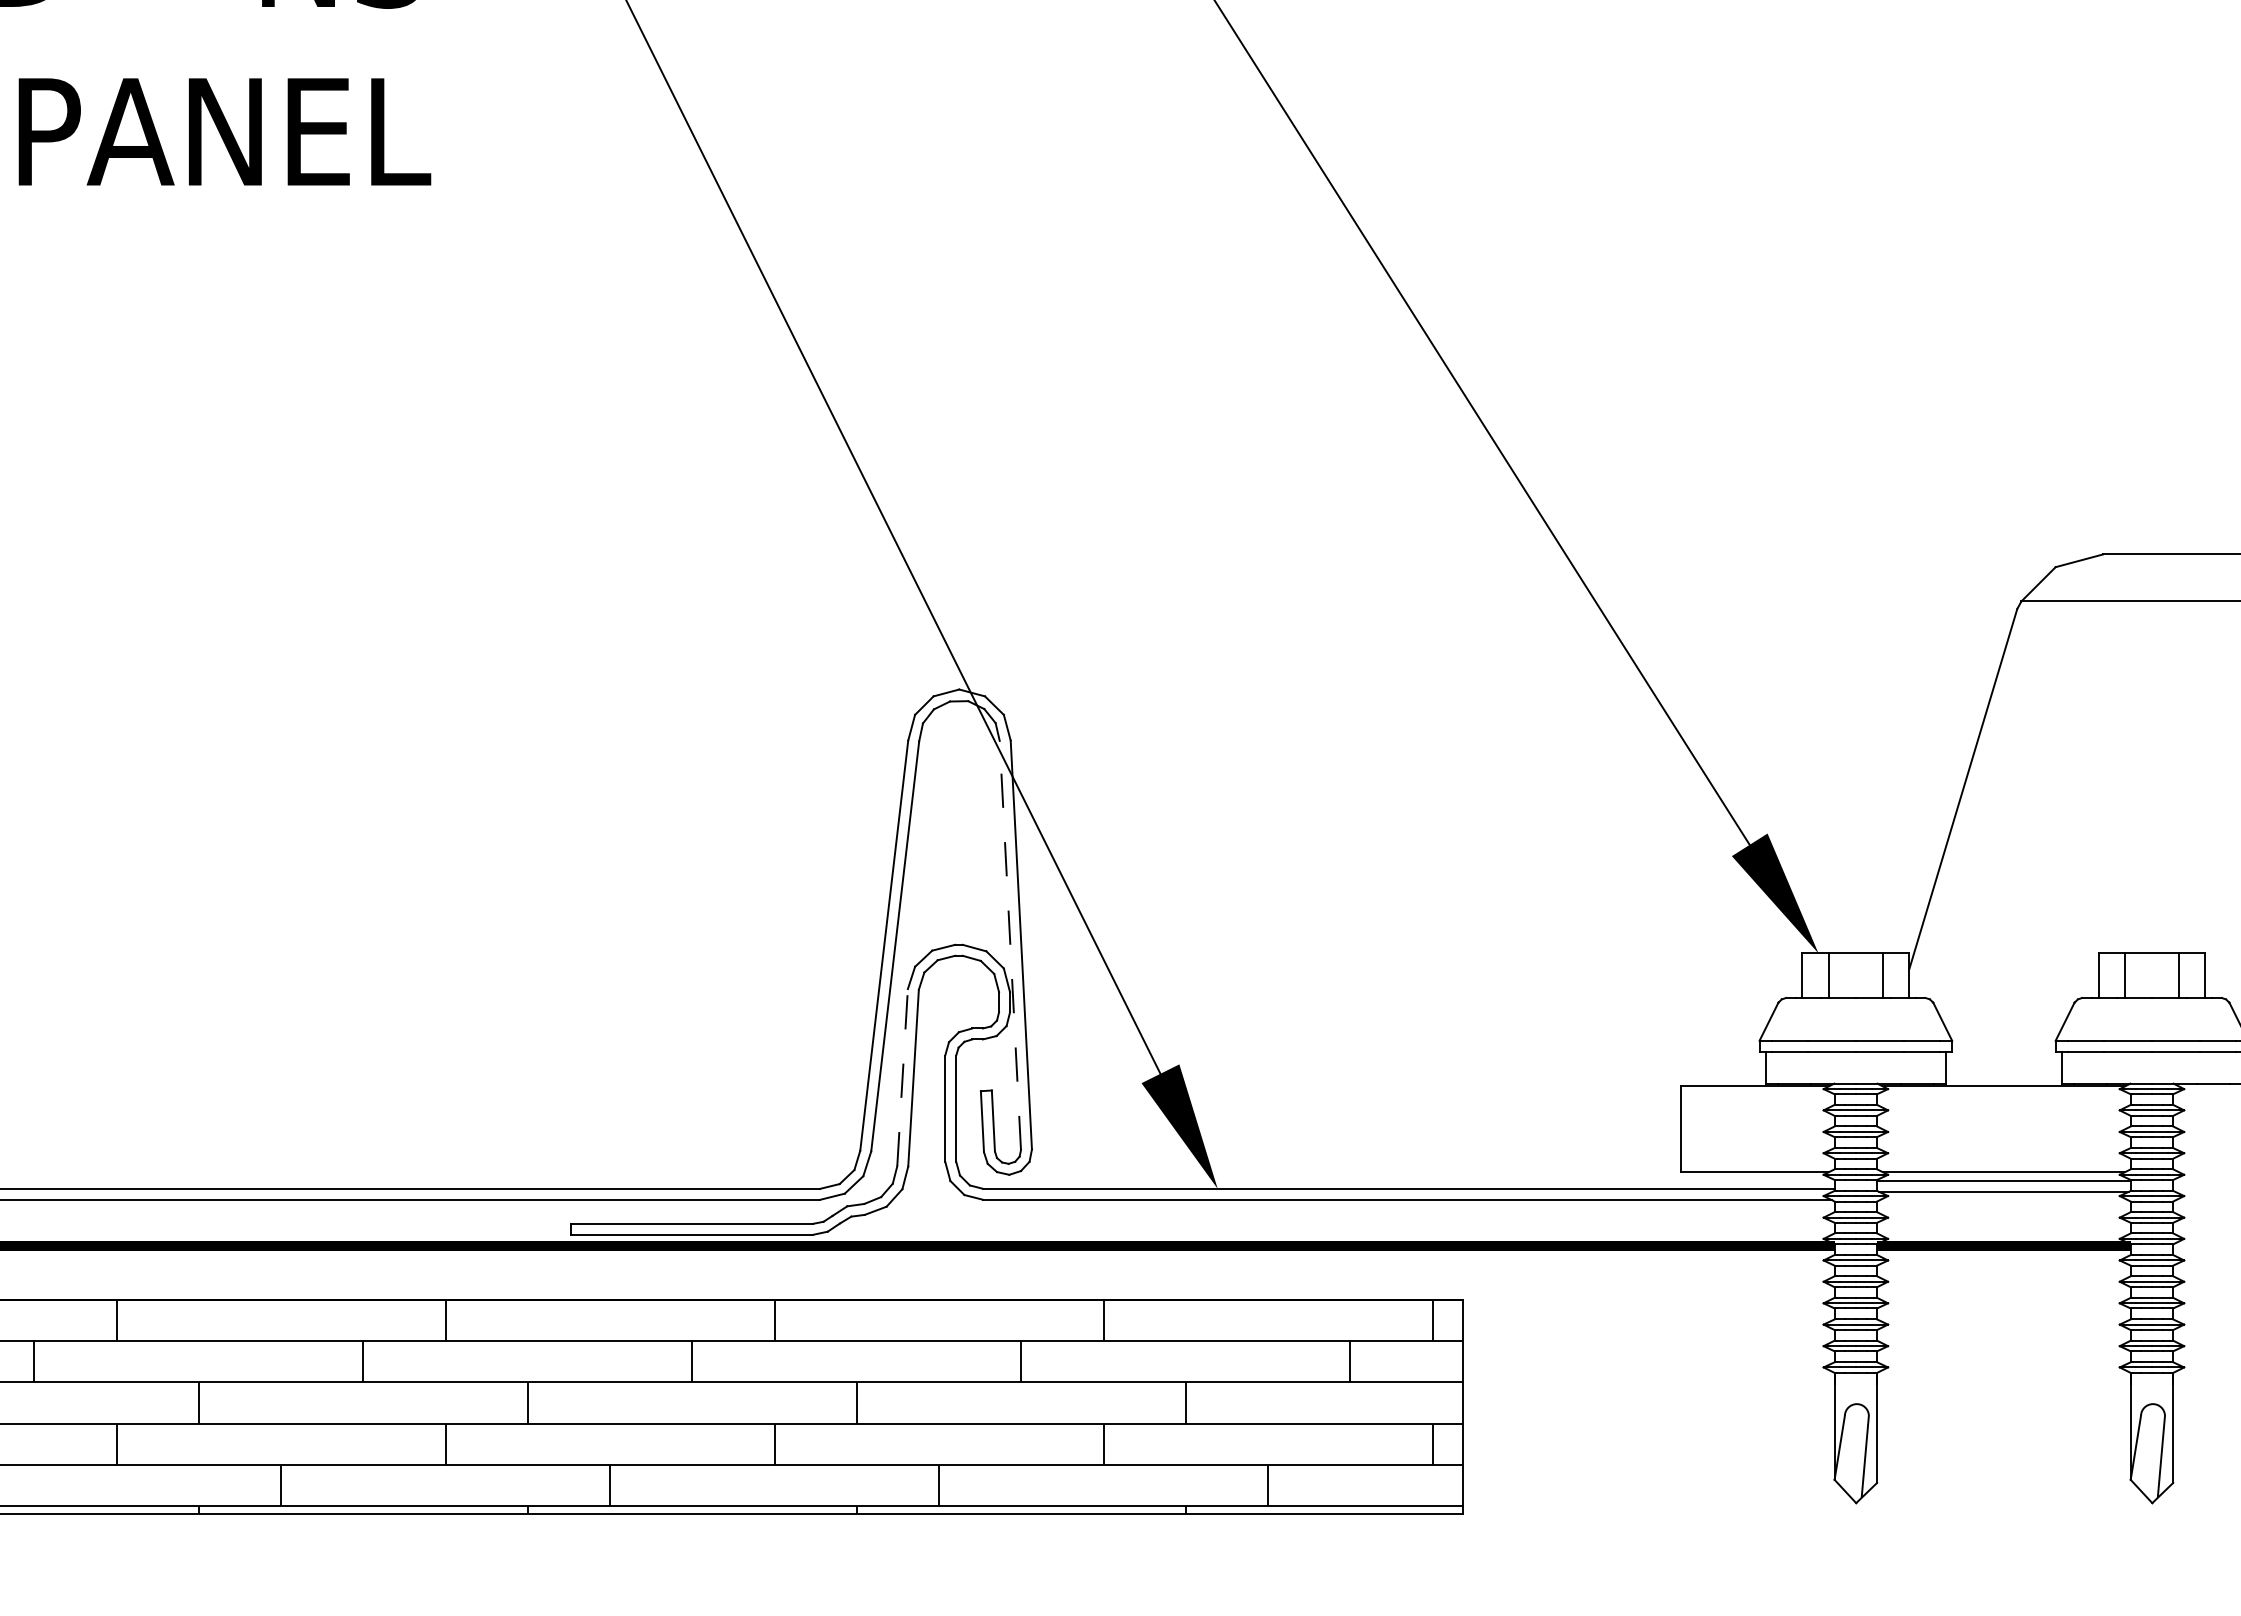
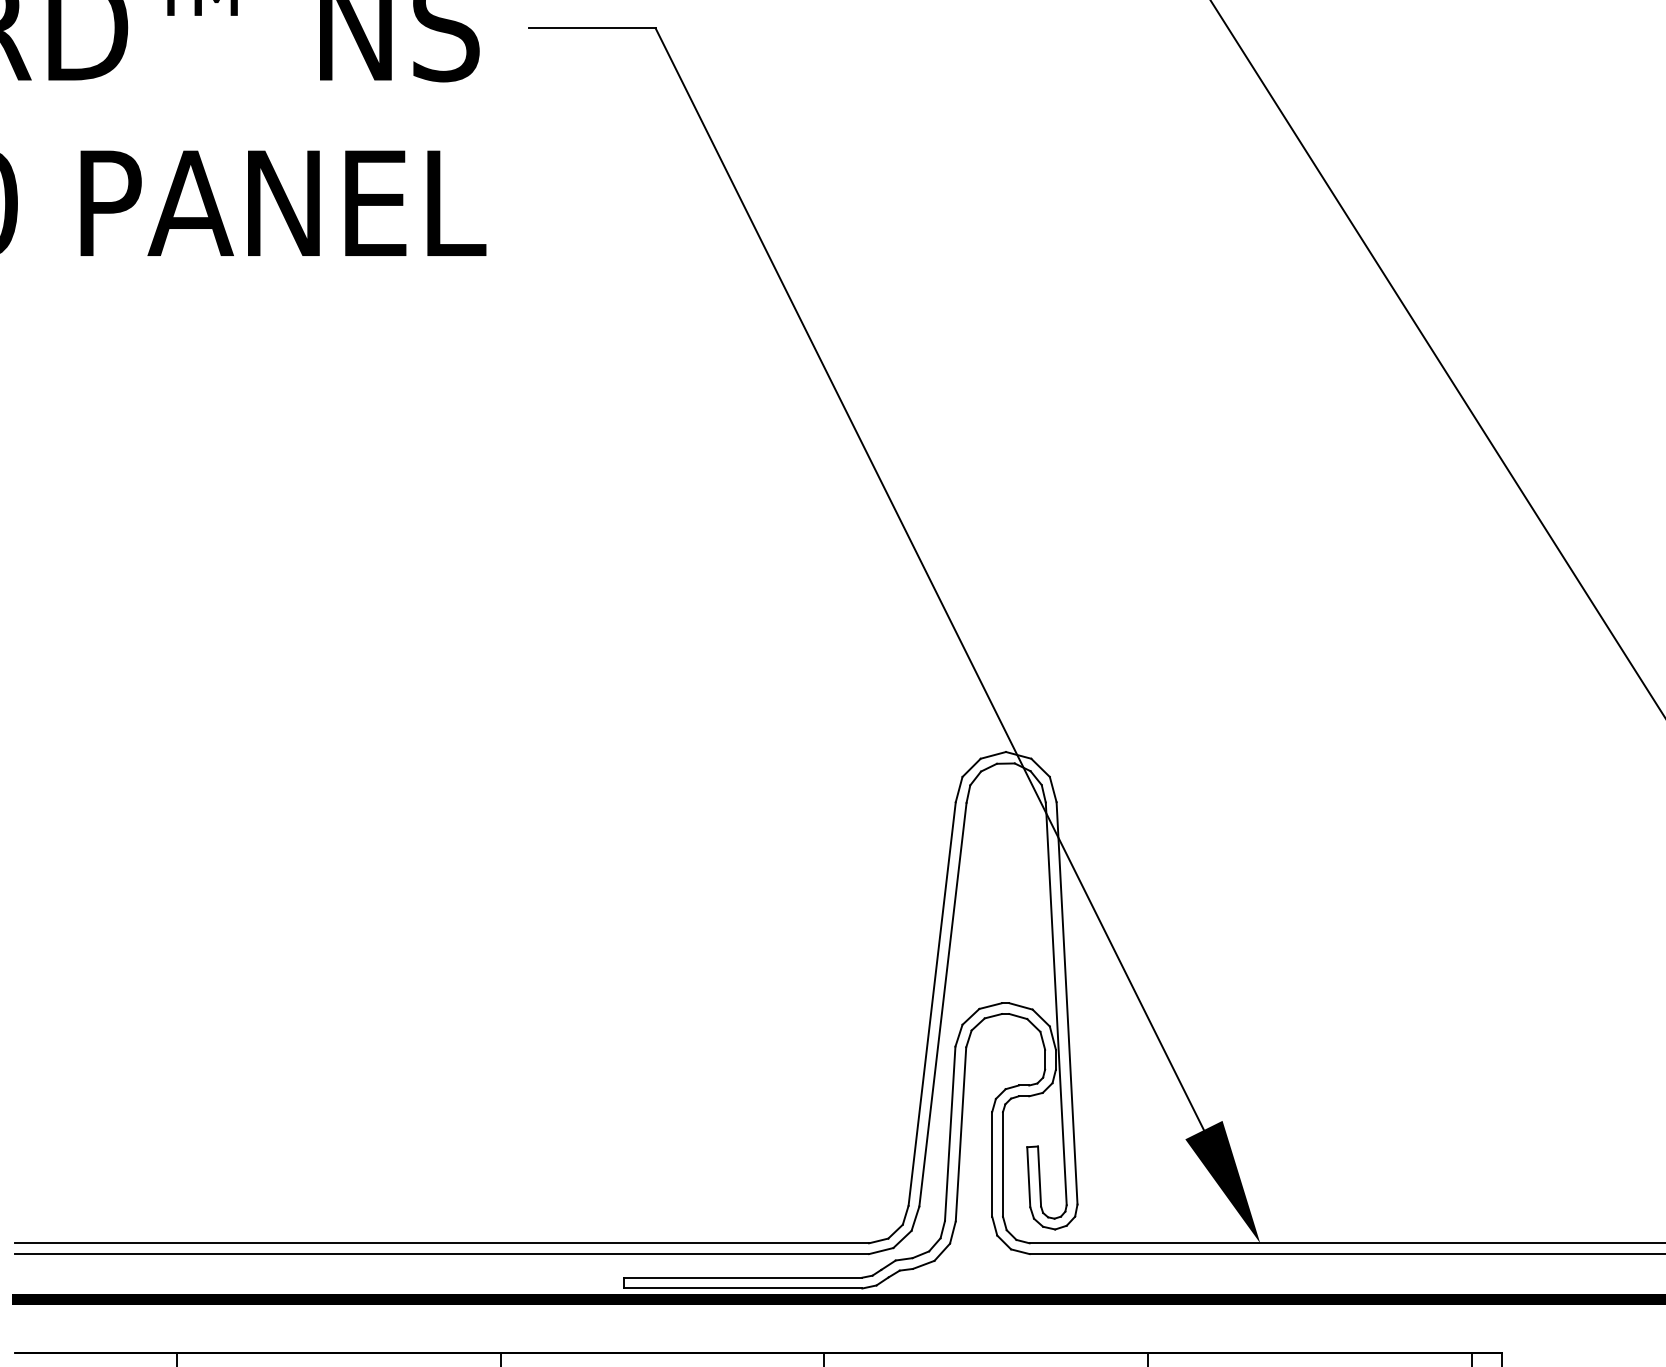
line: (1010, 945) -> (1056, 1003), dashed -> solid
line: (902, 1077) -> (950, 1133), dashed -> solid

